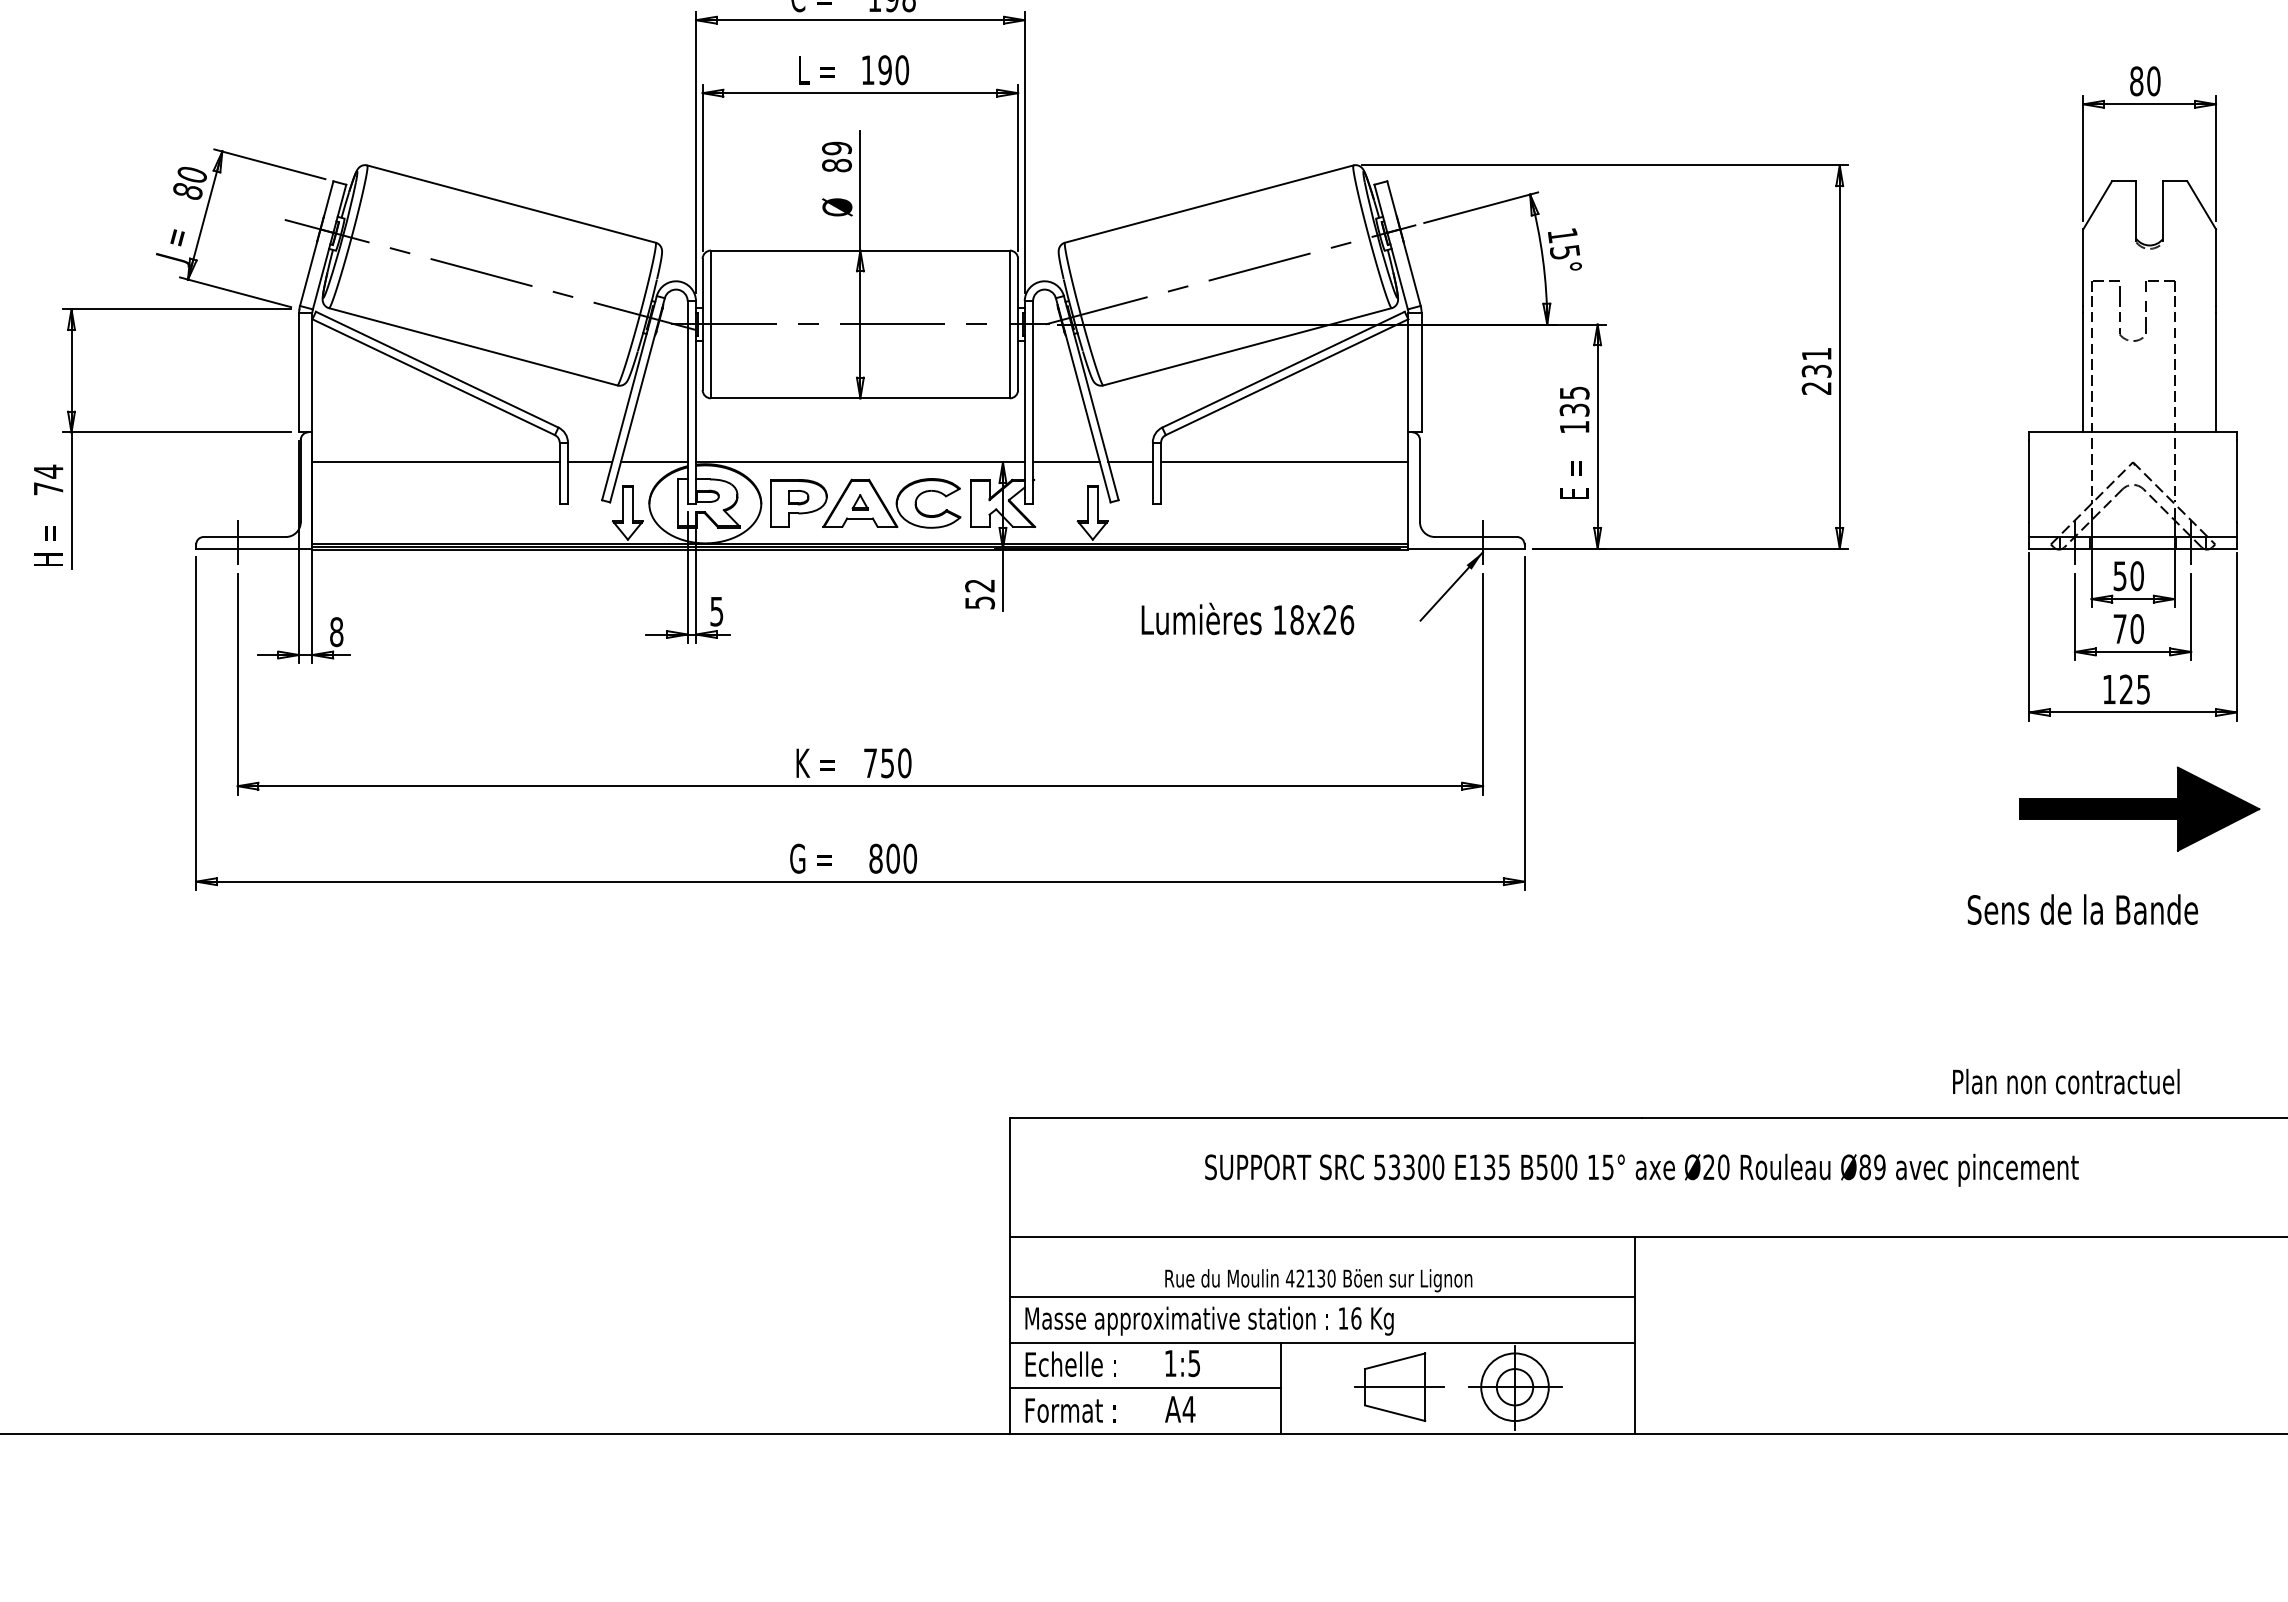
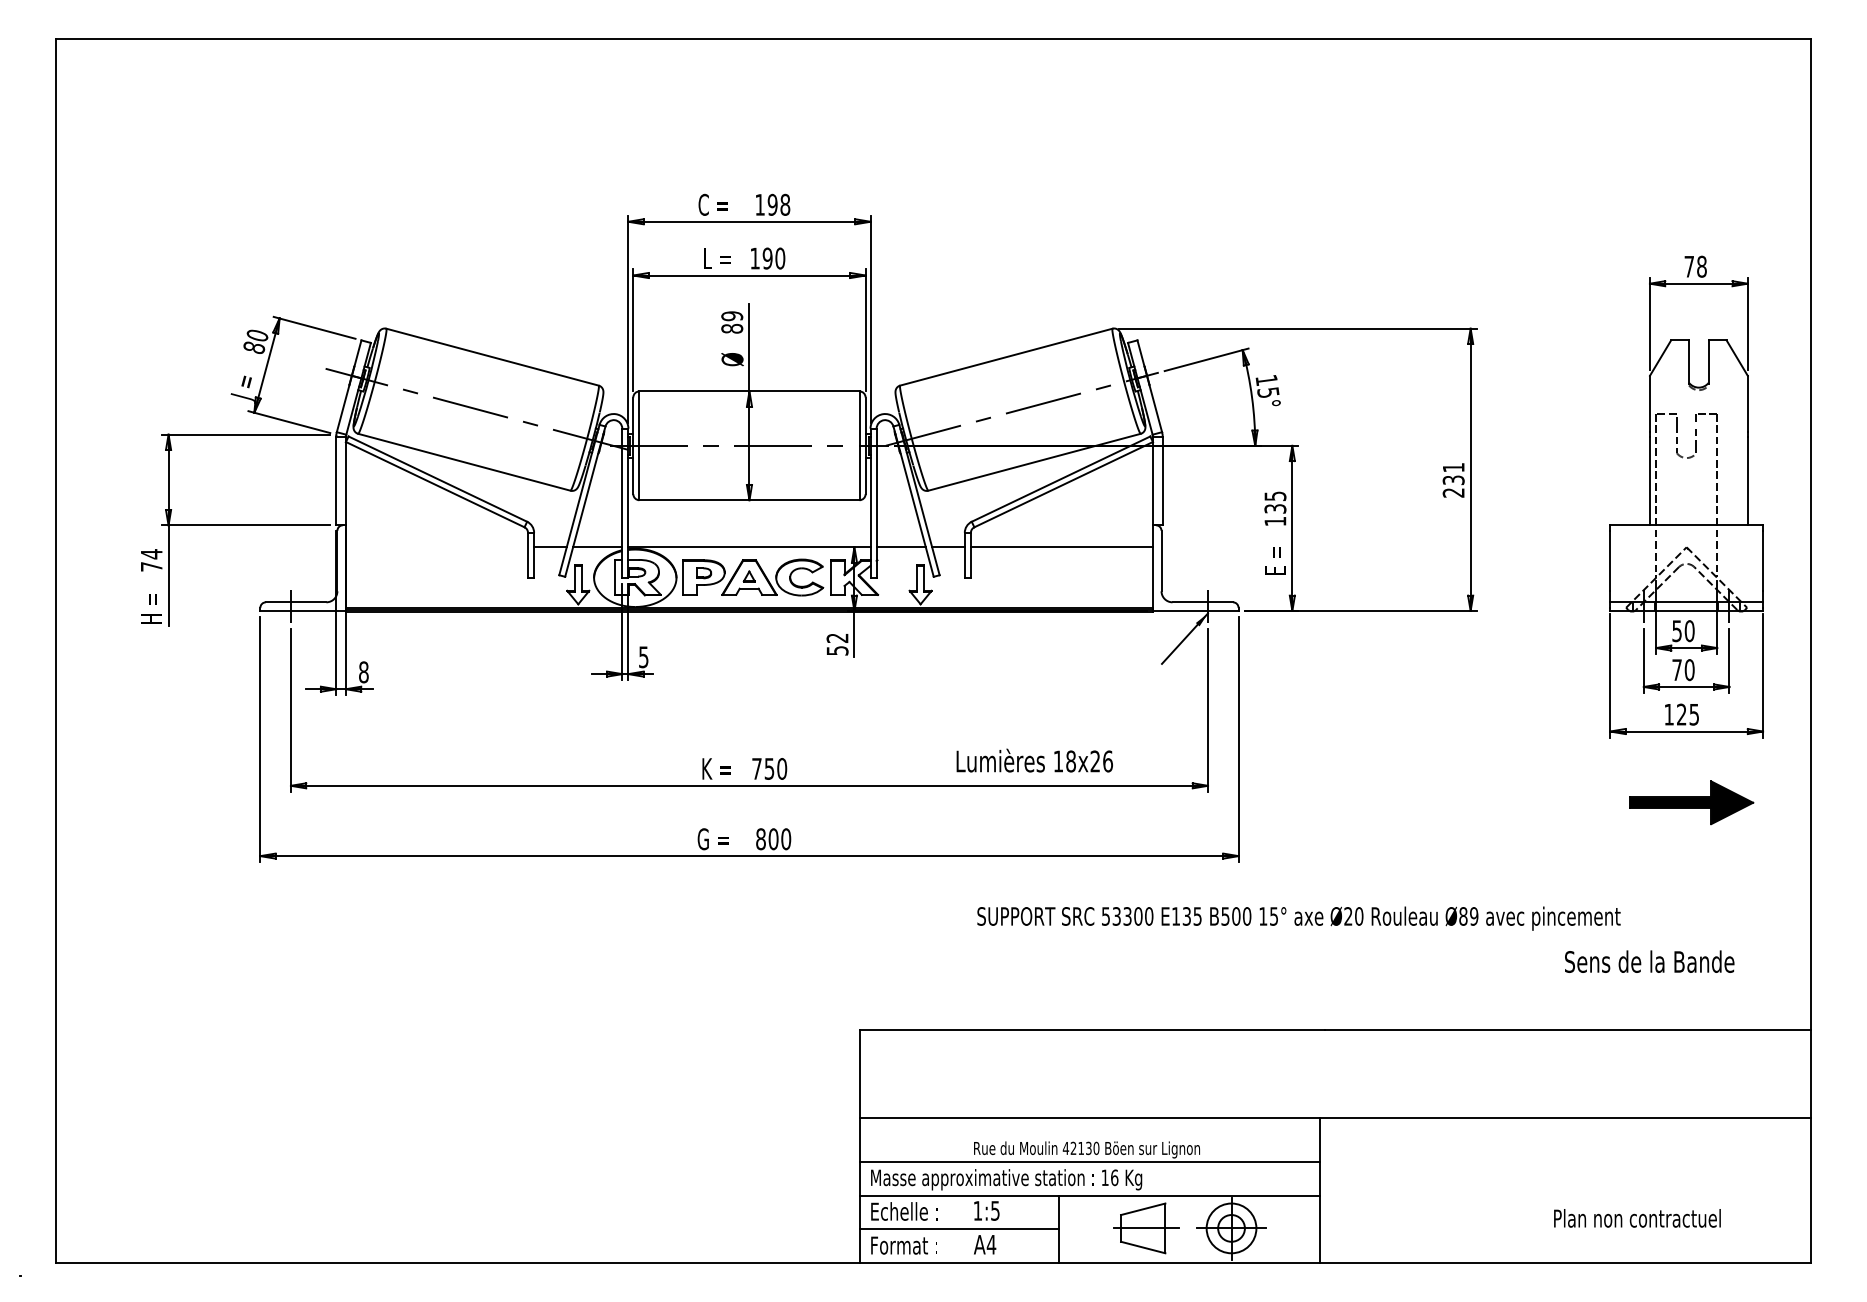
text: (2145, 80) -> (1695, 266), 80 -> 78
line: (435, 462) -> (436, 547), removed
text: (1247, 618) -> (1034, 760), moved
part: (2139, 808) -> (1691, 802), size x0.7
text: (2082, 909) -> (1649, 961), moved
text: (2066, 1081) -> (1637, 1218), moved
text: (1641, 1170) -> (1298, 918), moved

